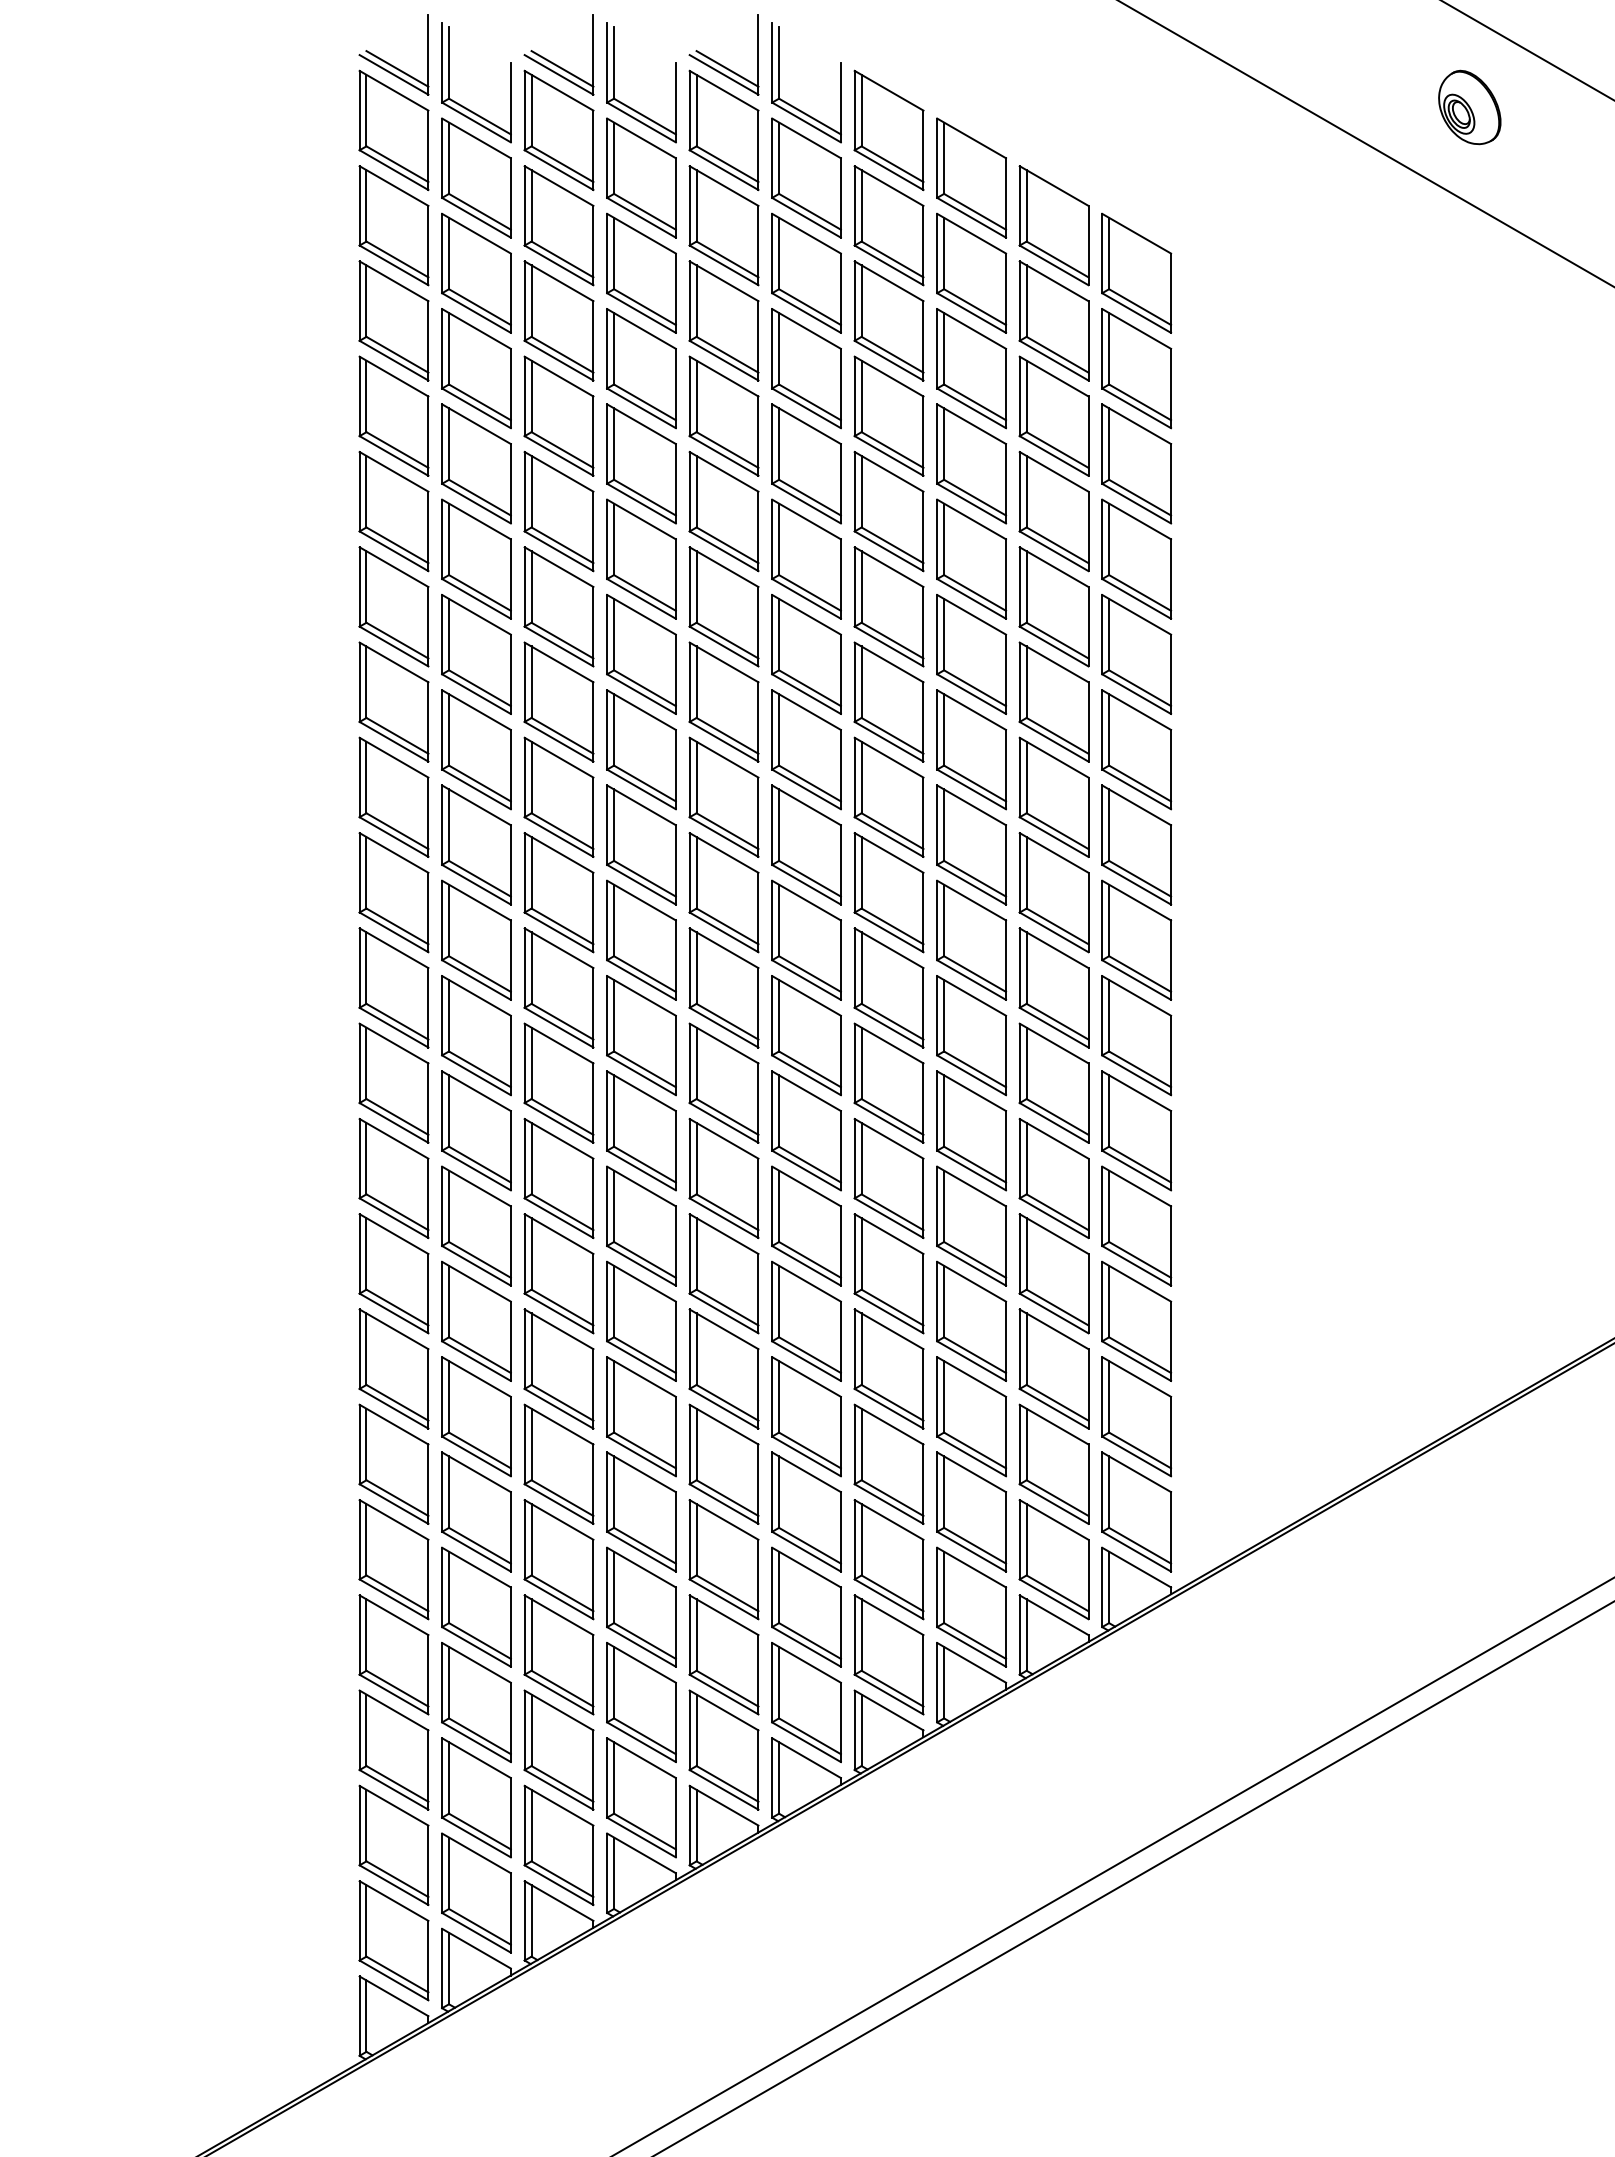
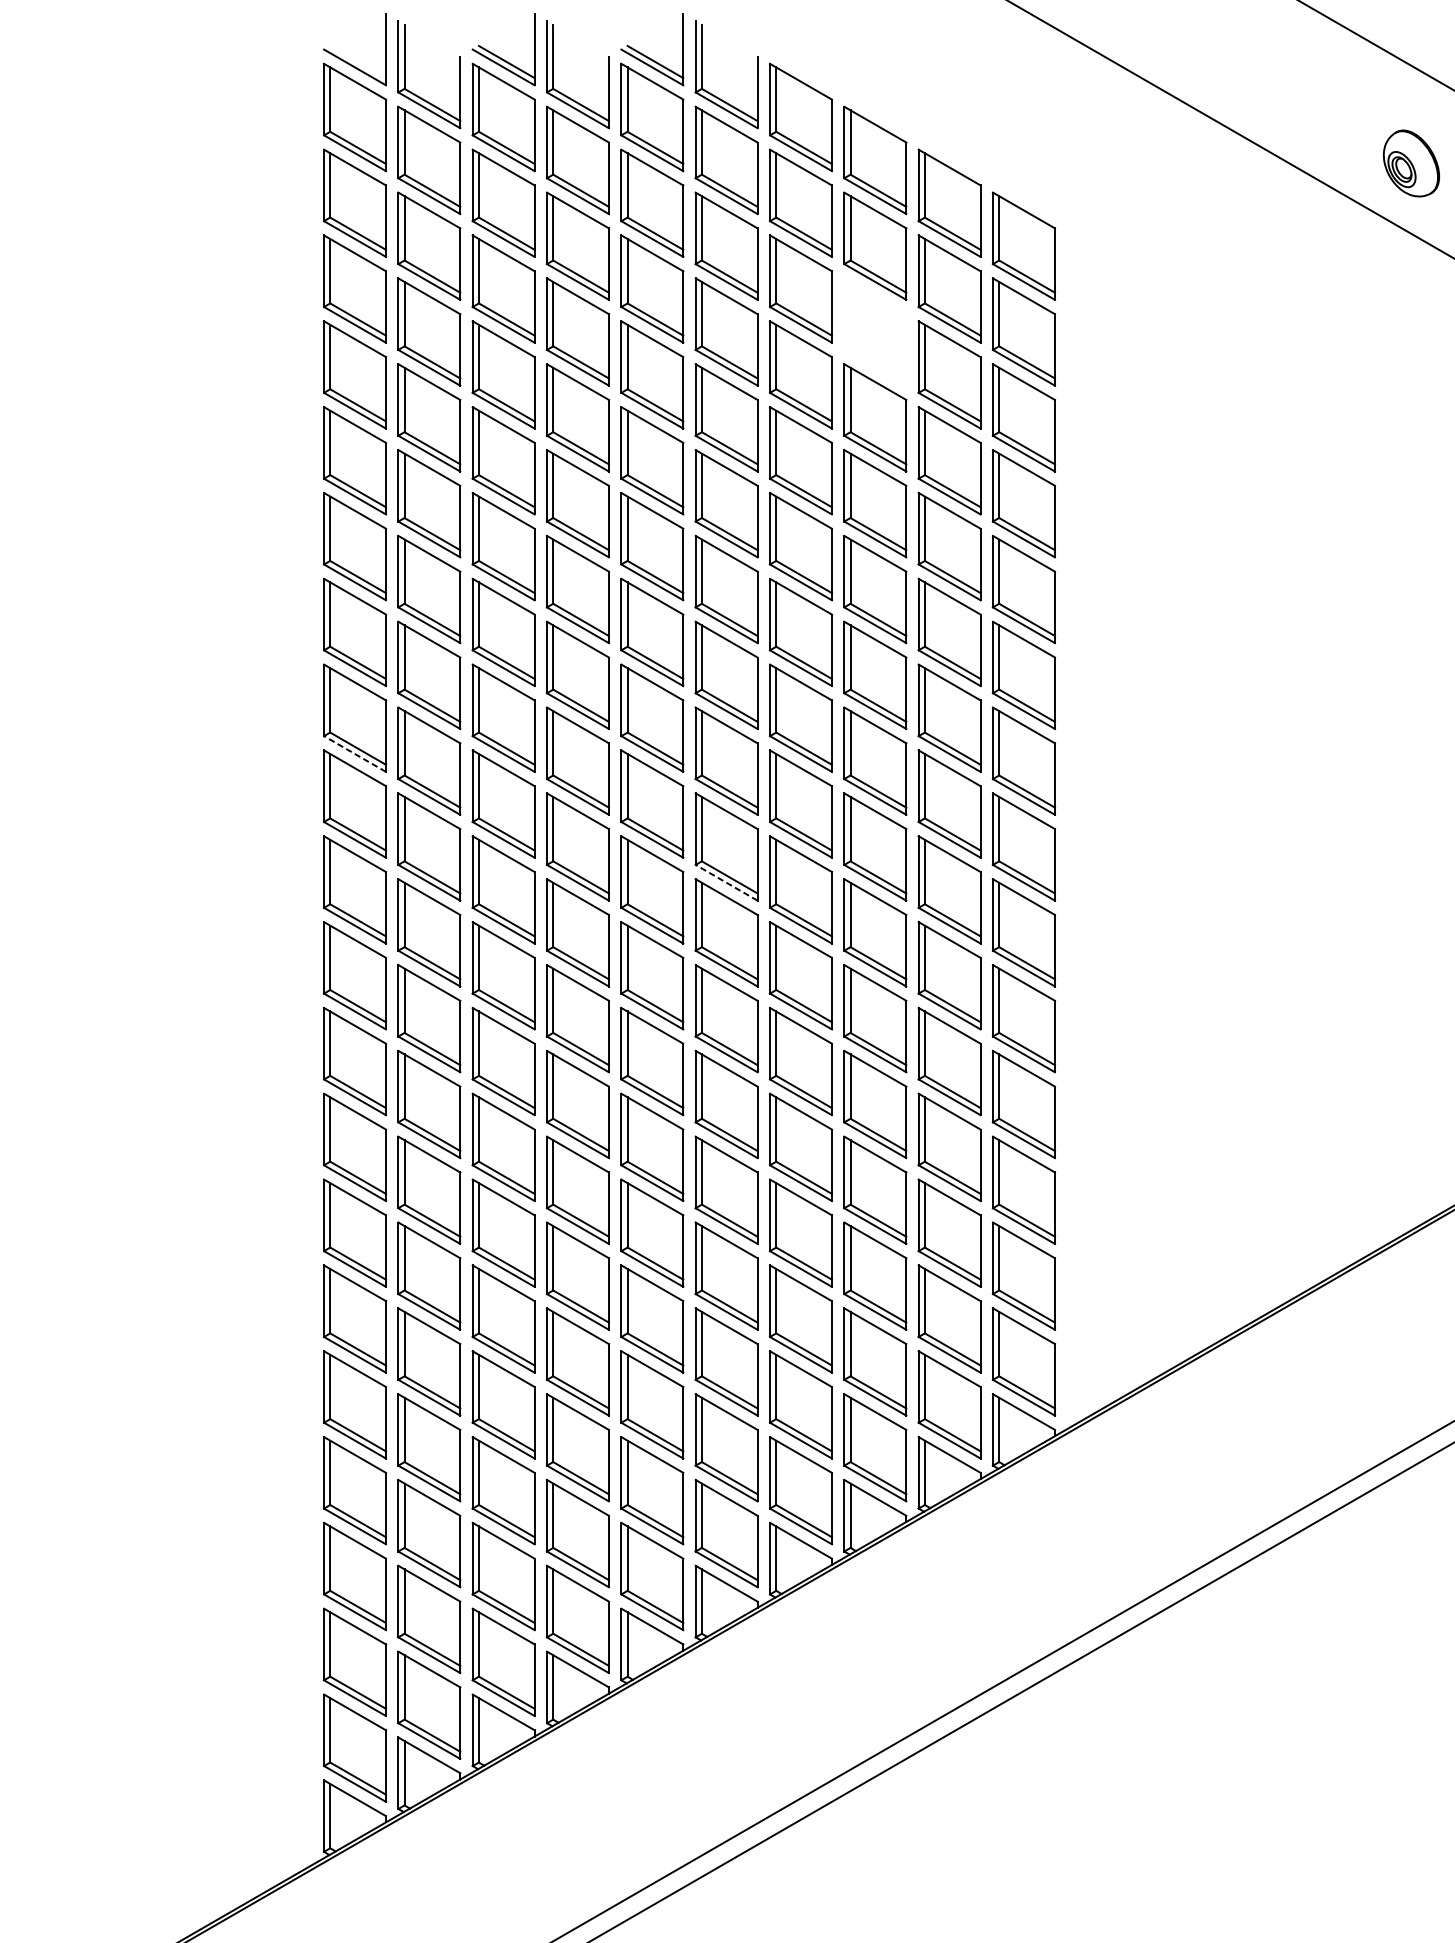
line: (397, 68) -> (358, 61), removed
part: (1469, 107) -> (1411, 163), moved
part: (971, 368) -> (875, 331), removed
line: (394, 837) -> (355, 754), solid -> dashed
line: (806, 980) -> (726, 883), solid -> dashed

